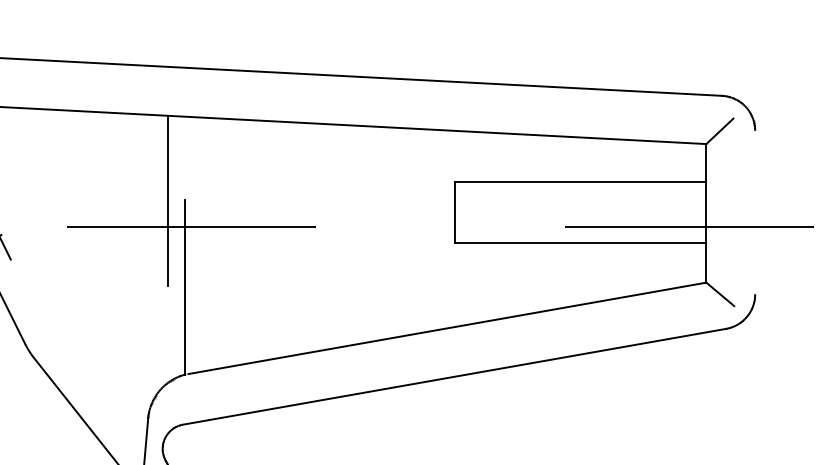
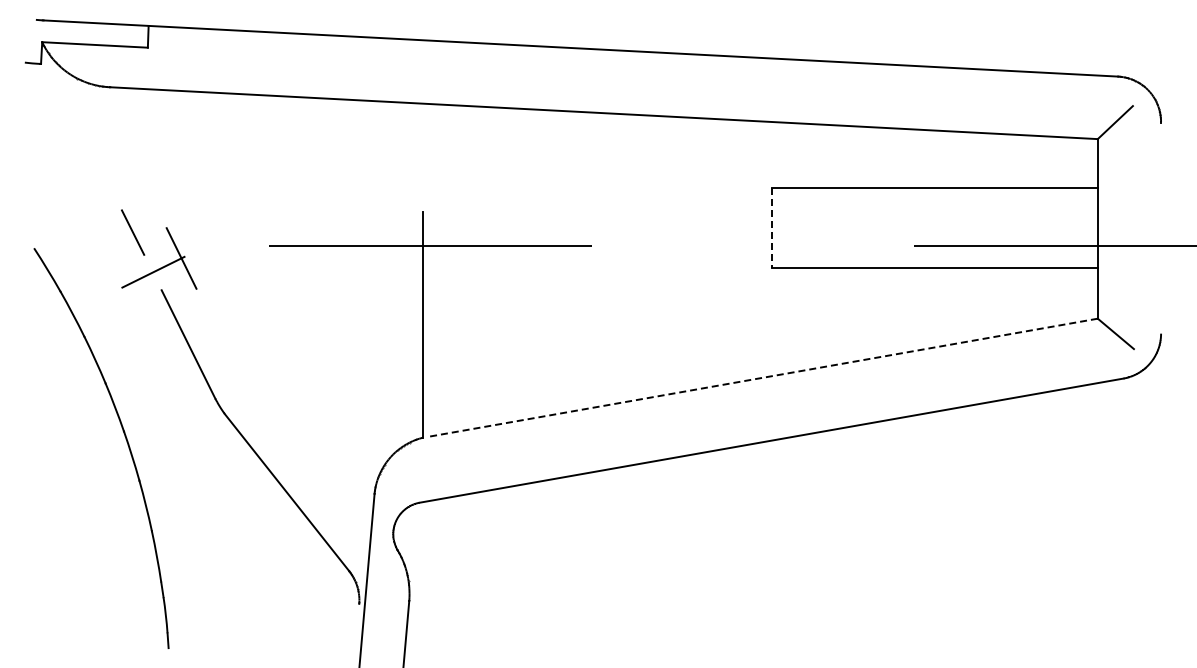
line: (168, 200) -> (400, 212), removed
line: (454, 213) -> (771, 228), solid -> dashed
line: (447, 328) -> (762, 377), solid -> dashed

